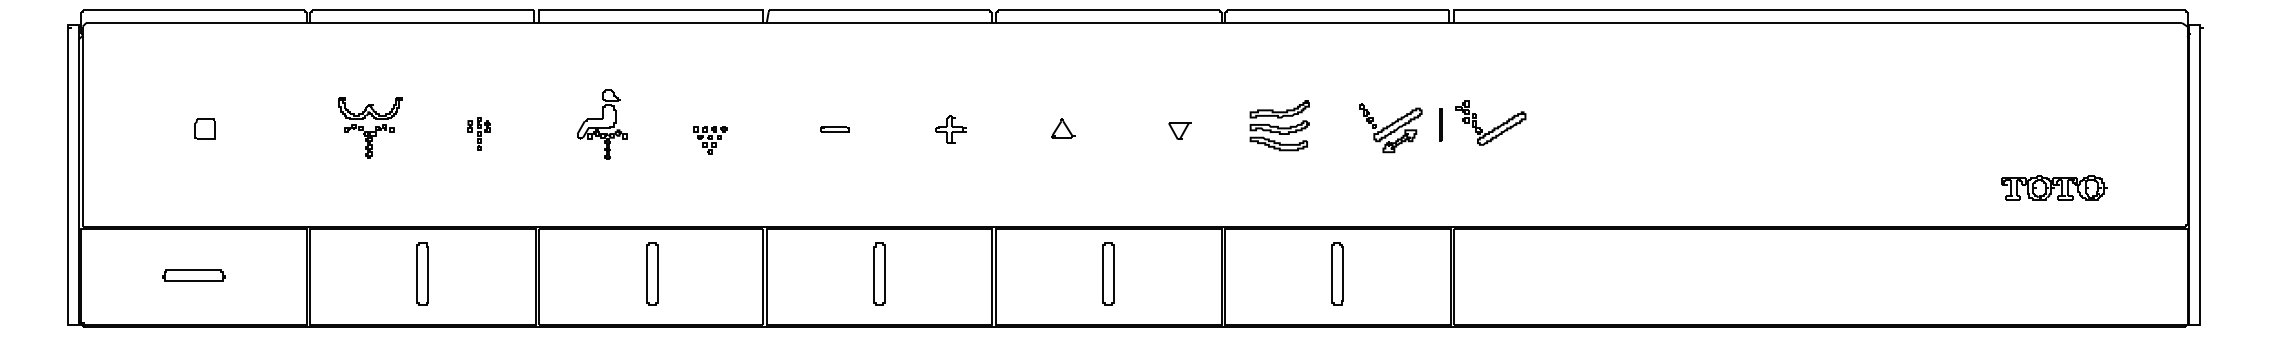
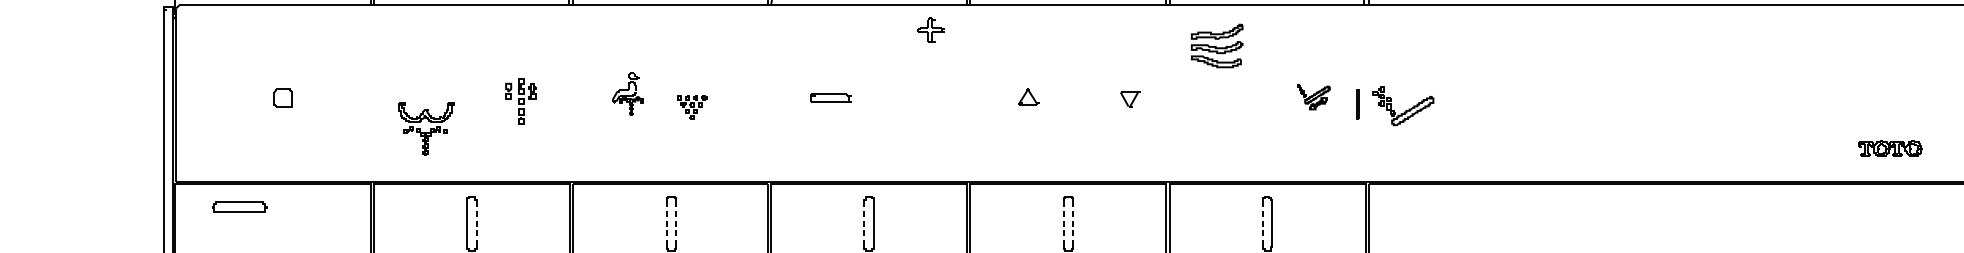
part: (1490, 122) -> (1403, 105), moved
part: (602, 124) -> (628, 93), size x0.7
line: (1440, 124) -> (1357, 104), moved
part: (1279, 125) -> (1216, 45), moved
part: (370, 127) -> (426, 129), moved
part: (1390, 128) -> (1313, 97), size x0.6
part: (834, 129) -> (829, 97), size x1.6
part: (950, 129) -> (930, 30), moved
part: (478, 133) -> (520, 101), size x1.6
part: (710, 140) -> (692, 107), moved
part: (2054, 187) -> (1890, 148), size x0.7
line: (646, 273) -> (666, 223), solid -> dashed
line: (874, 273) -> (864, 223), solid -> dashed
line: (1103, 273) -> (1063, 223), solid -> dashed
line: (1332, 273) -> (1263, 223), solid -> dashed
line: (428, 274) -> (476, 224), solid -> dashed
line: (657, 274) -> (676, 224), solid -> dashed
line: (1114, 274) -> (1073, 224), solid -> dashed
part: (193, 275) -> (239, 206), moved

